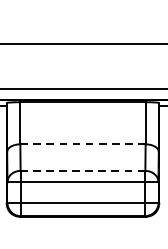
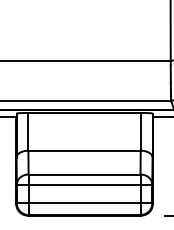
line: (82, 144) -> (84, 150), dashed -> solid
line: (82, 170) -> (84, 174), dashed -> solid

